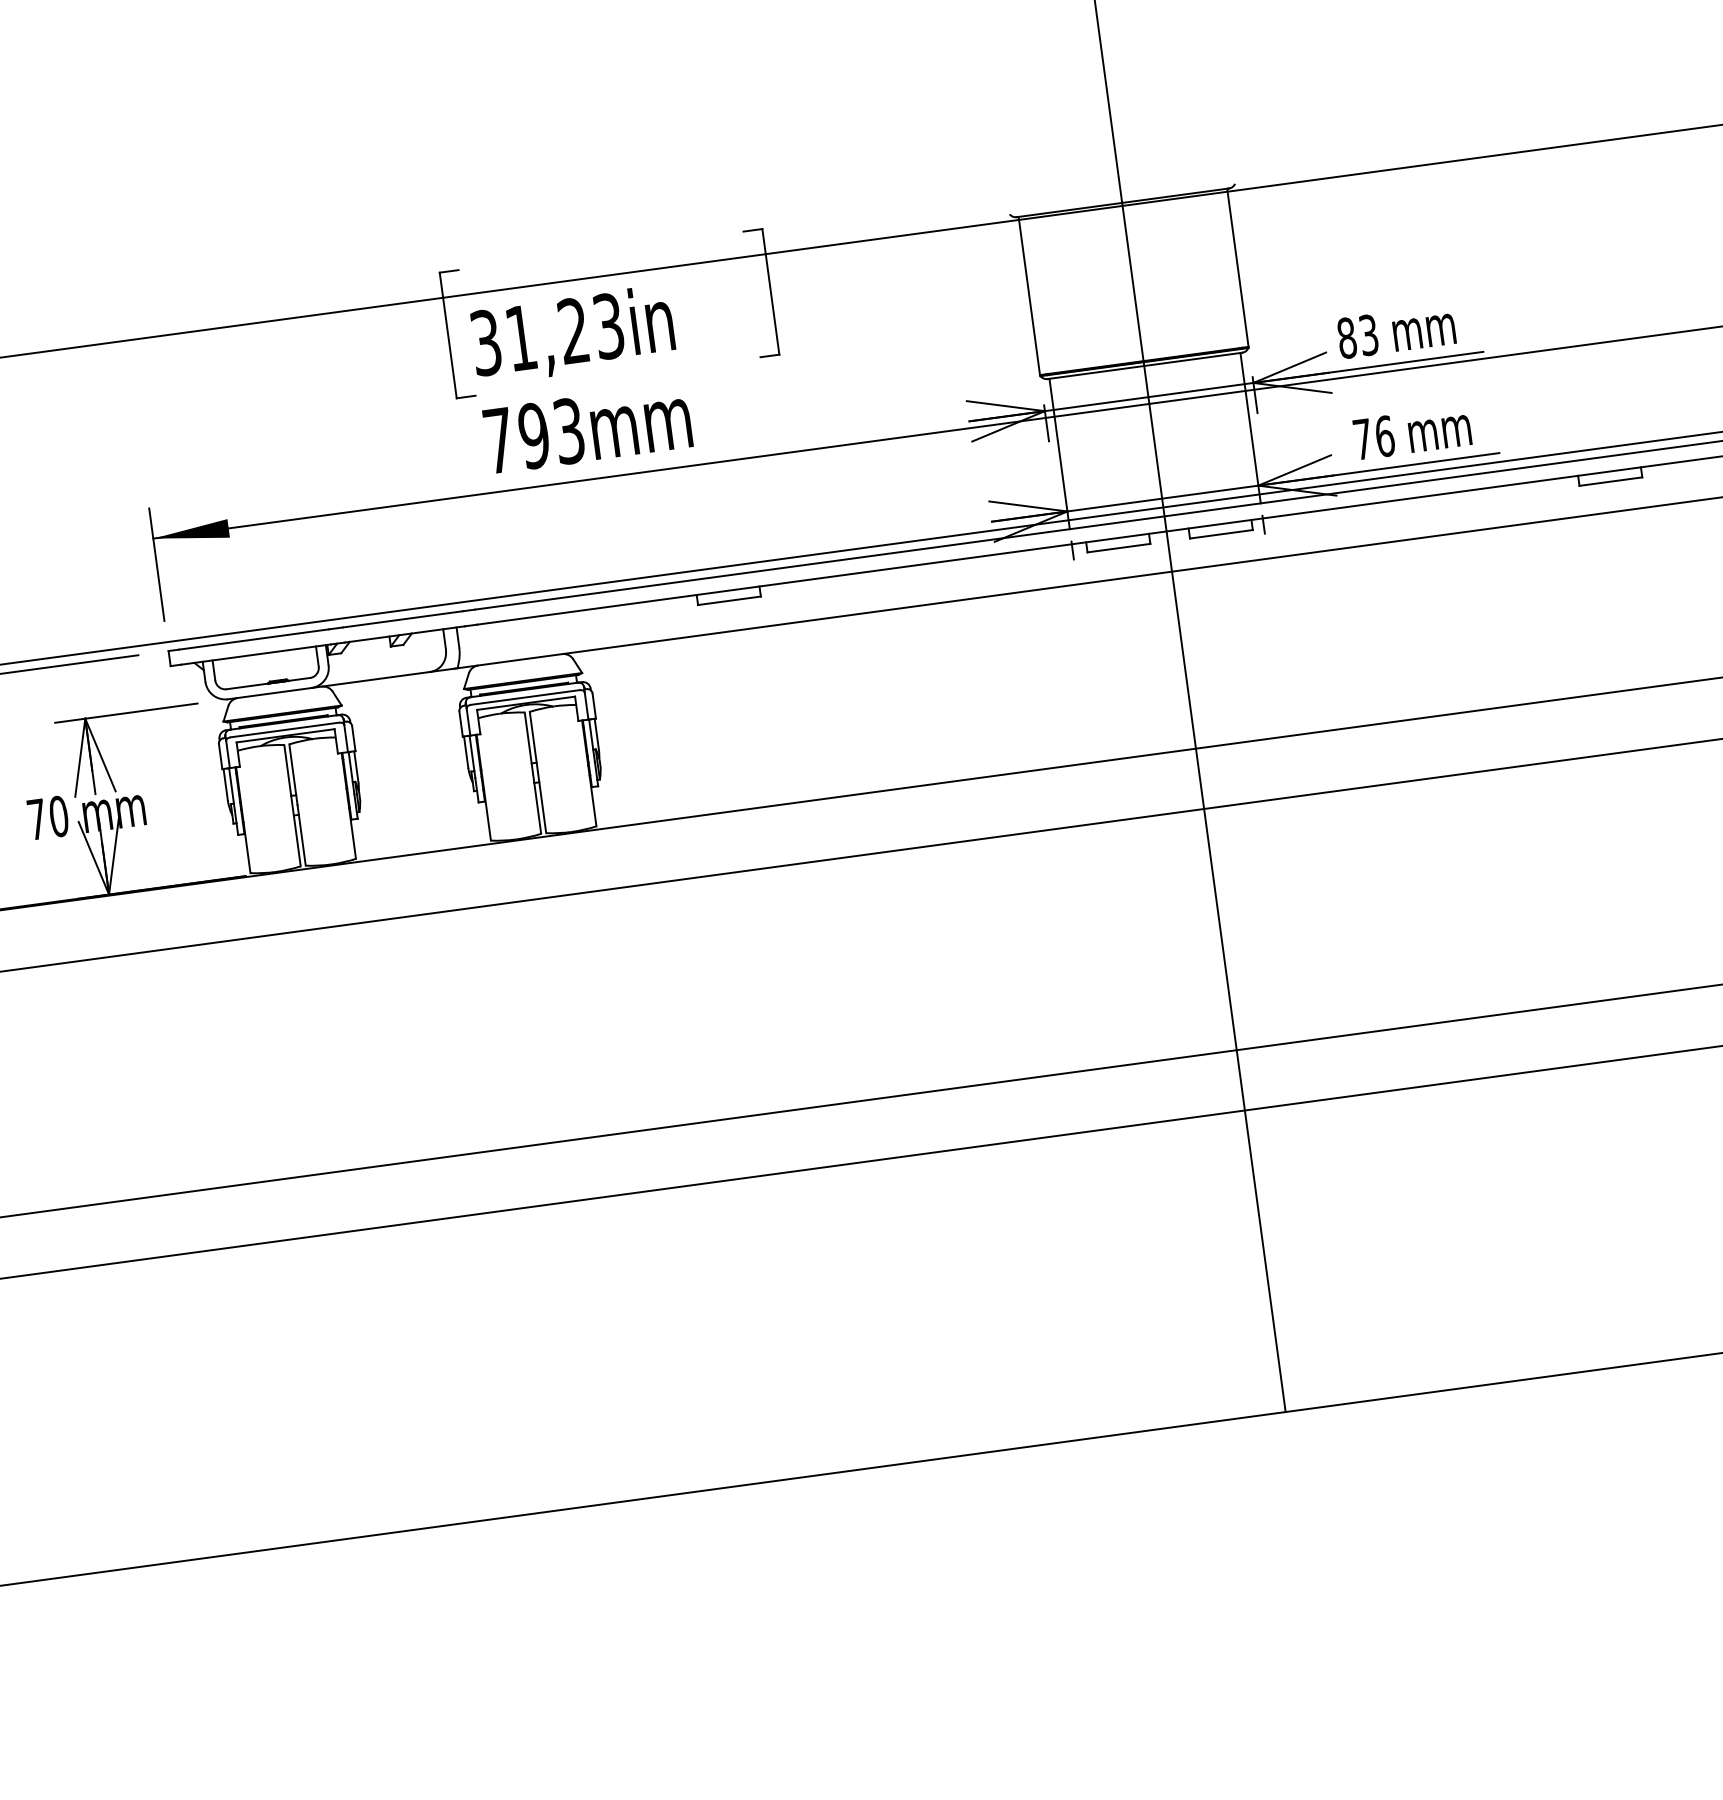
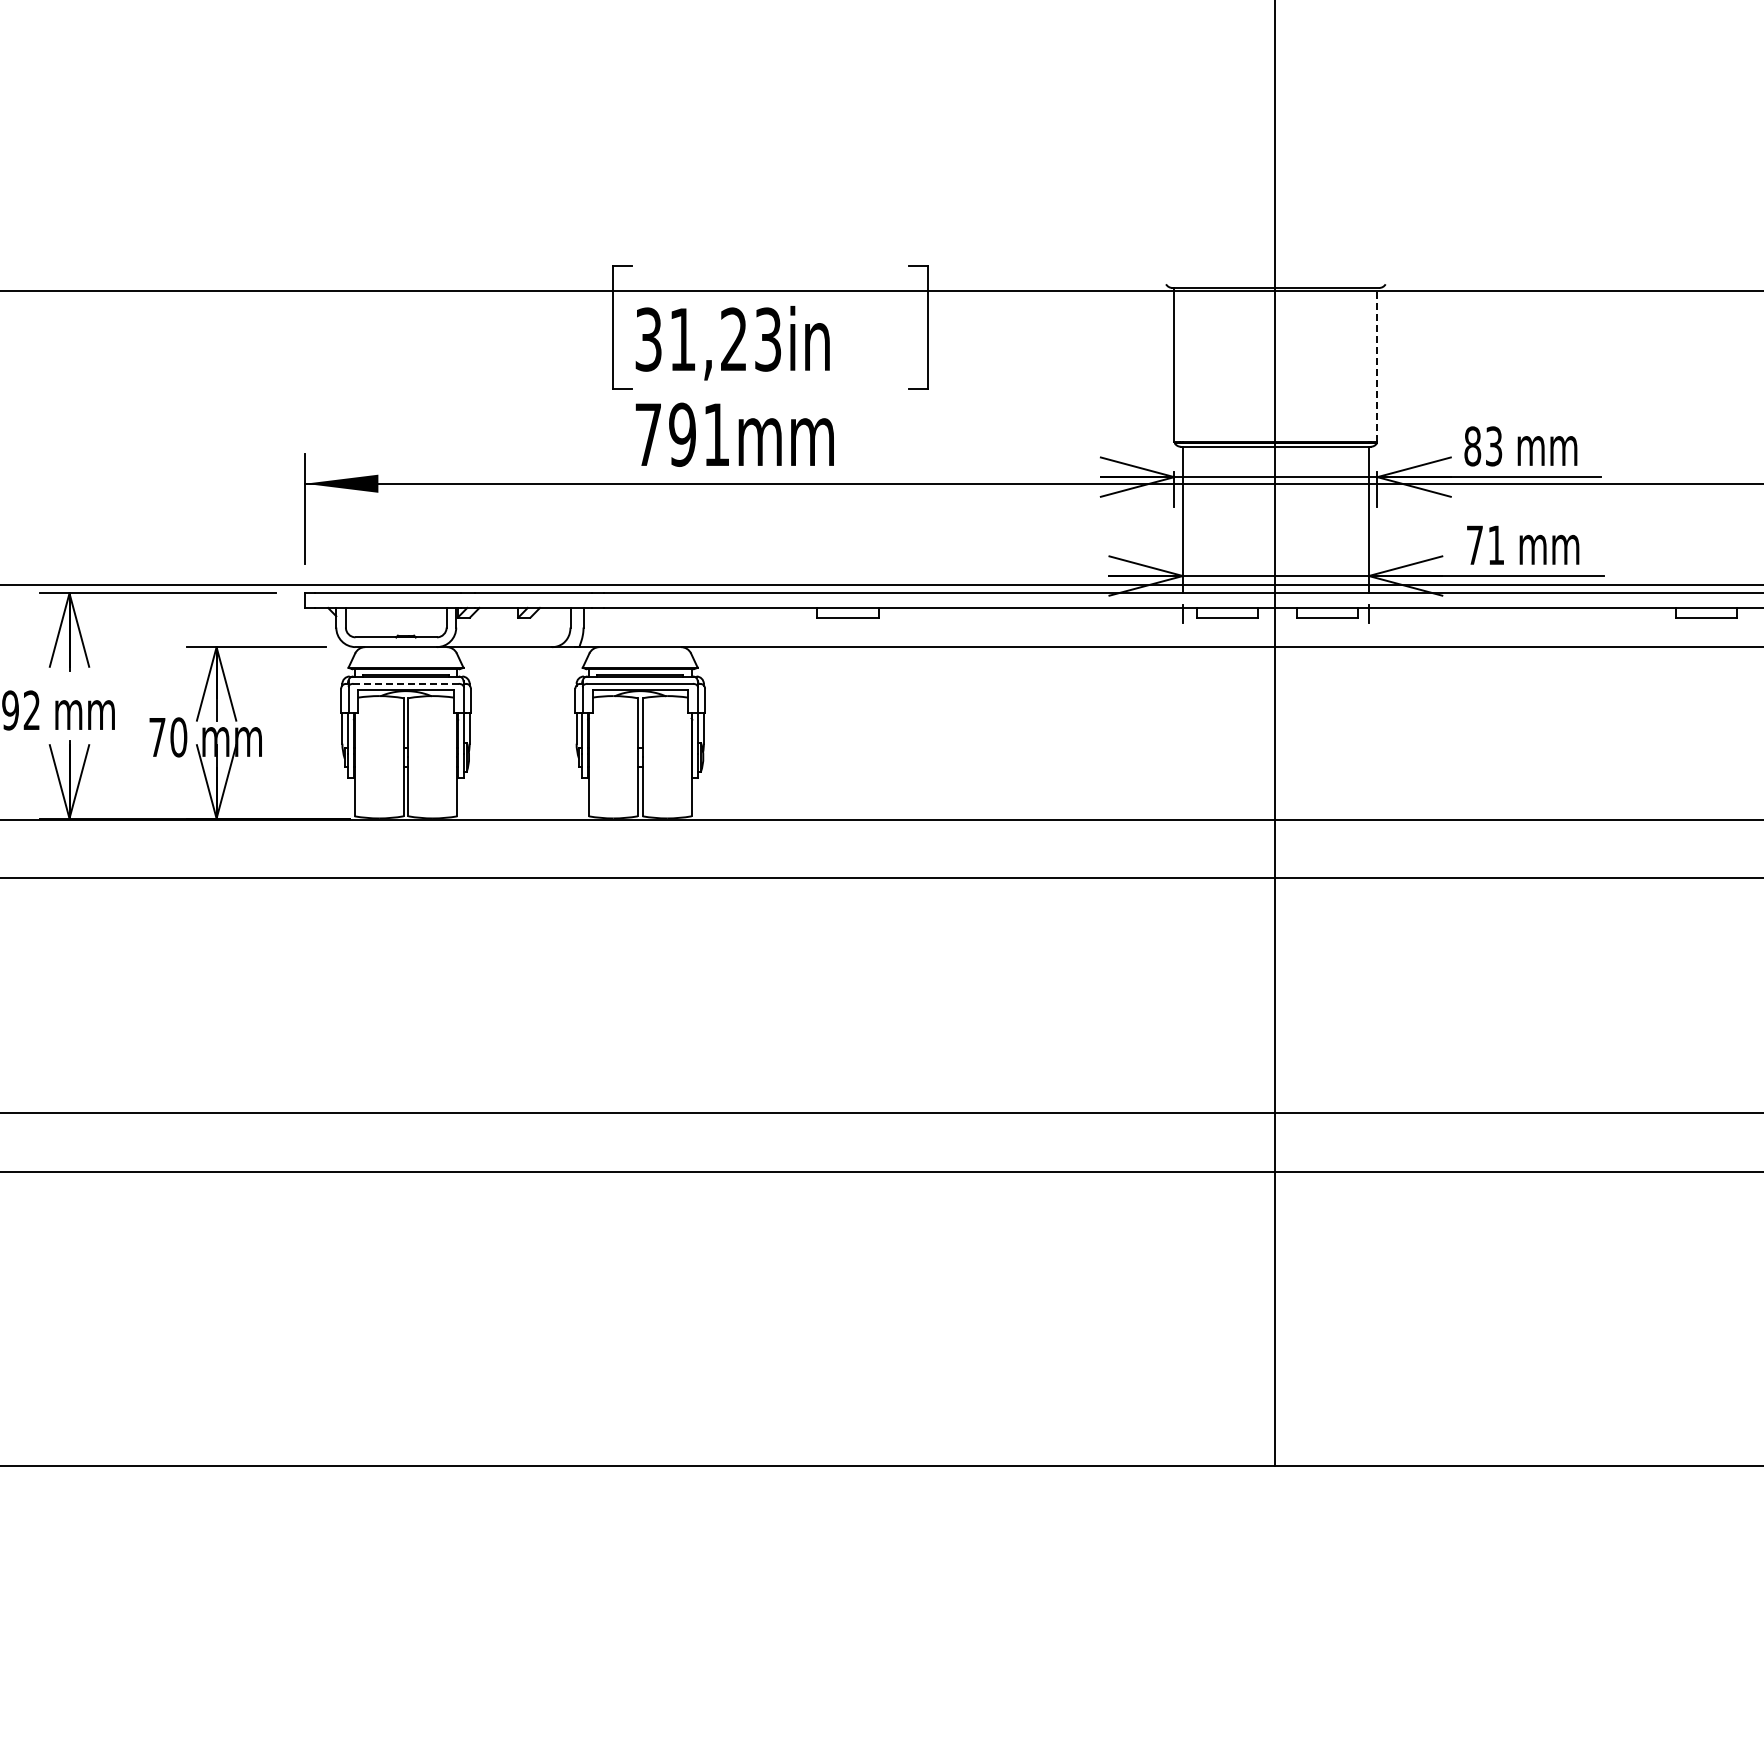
line: (1237, 267) -> (1377, 364), solid -> dashed
text: (568, 430) -> (716, 434), 793mm -> 791mm
text: (1385, 436) -> (1496, 545), 76 -> 71
line: (285, 729) -> (406, 683), solid -> dashed

